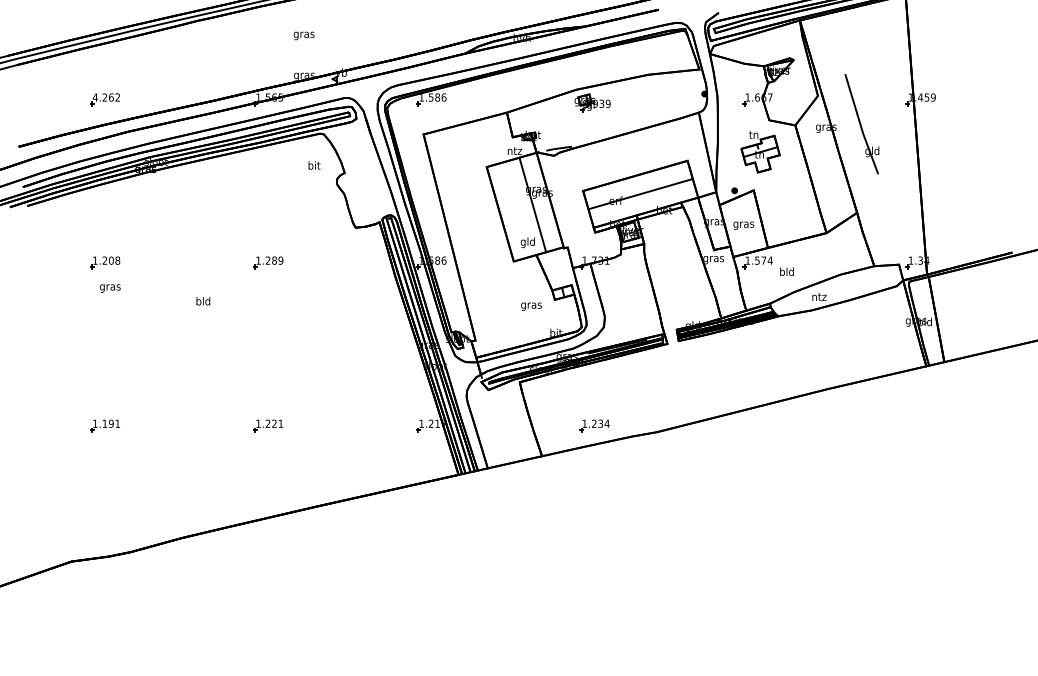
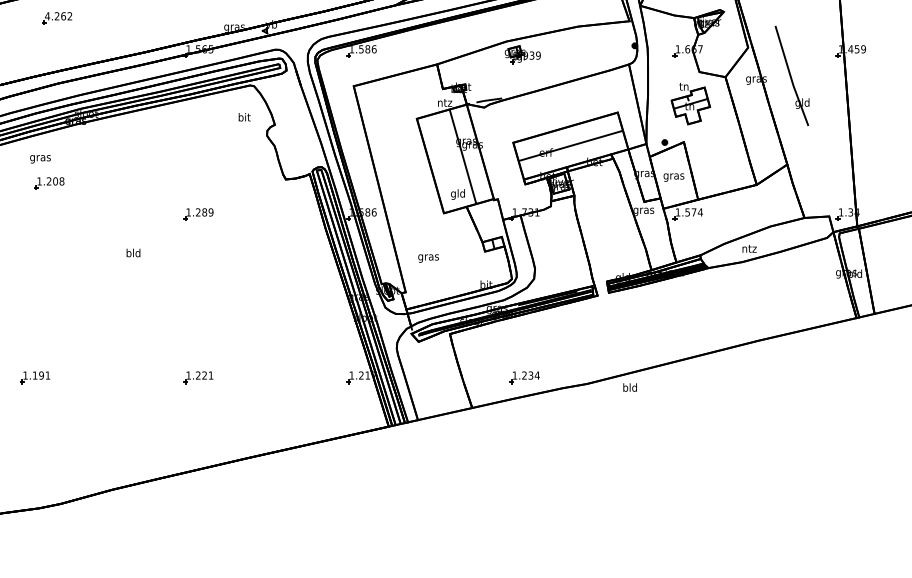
part: (104, 99) -> (56, 18), moved
part: (105, 262) -> (49, 183), moved
text: (786, 271) -> (629, 387), moved
text: (110, 288) -> (40, 159), moved
text: (531, 306) -> (428, 258), moved

